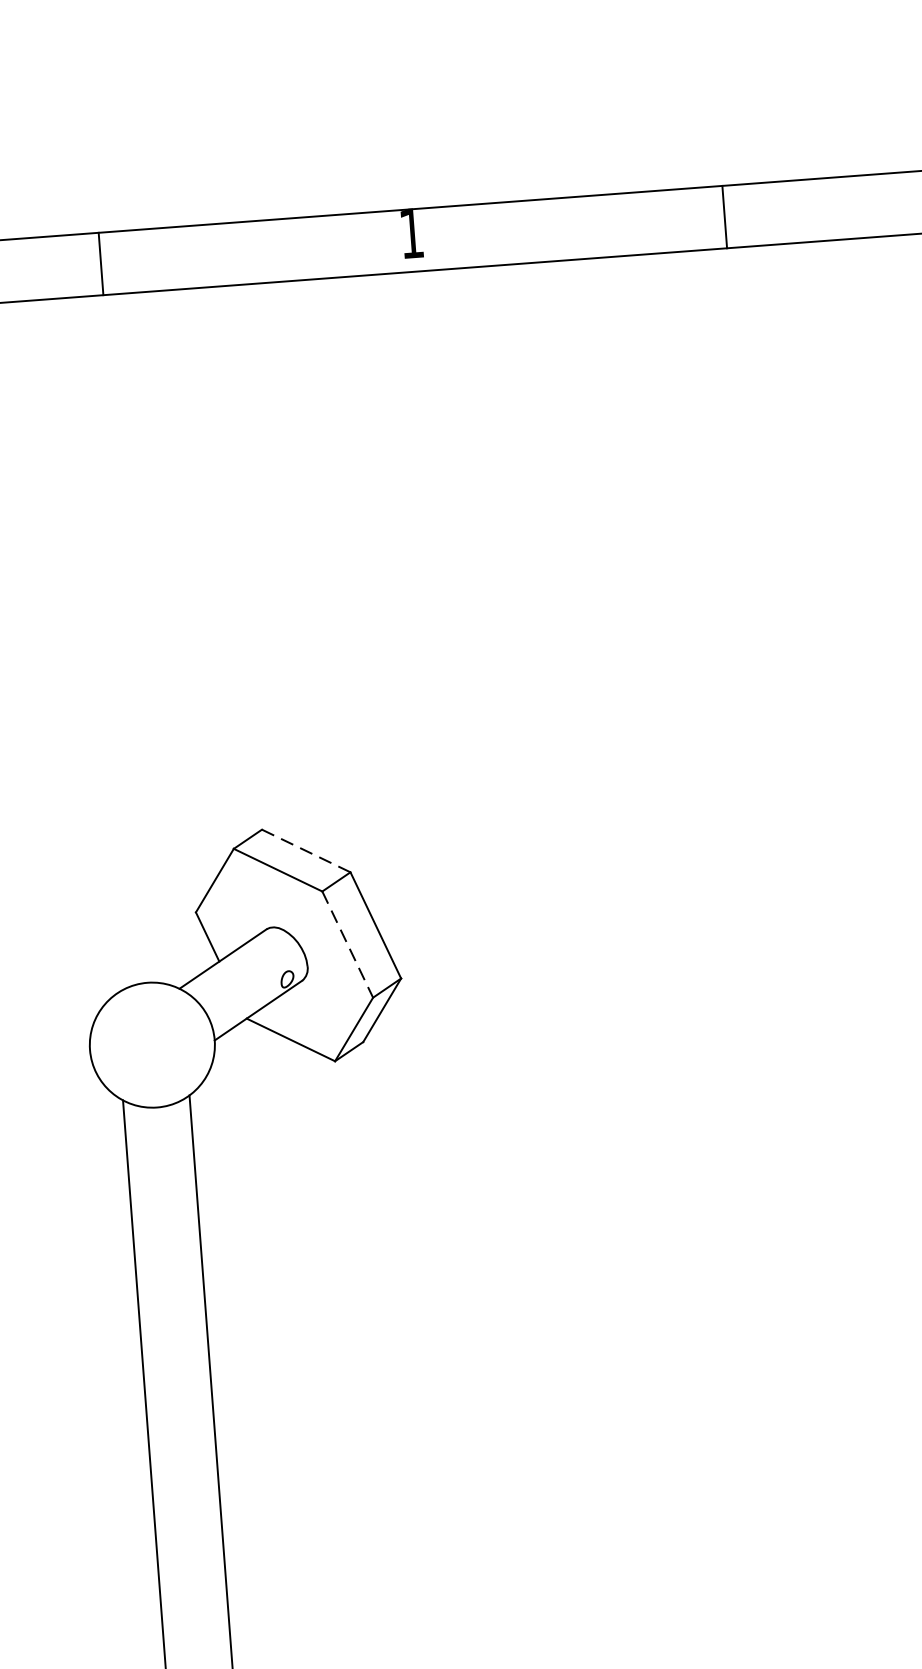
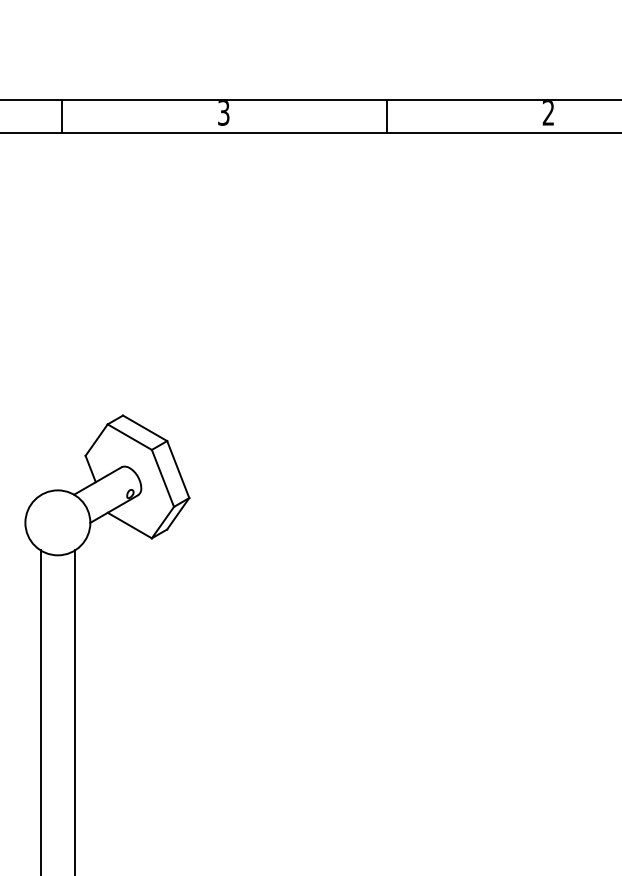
text: (411, 235) -> (223, 113), 1 -> 3
line: (306, 851) -> (145, 428), dashed -> solid
line: (346, 944) -> (162, 478), dashed -> solid

